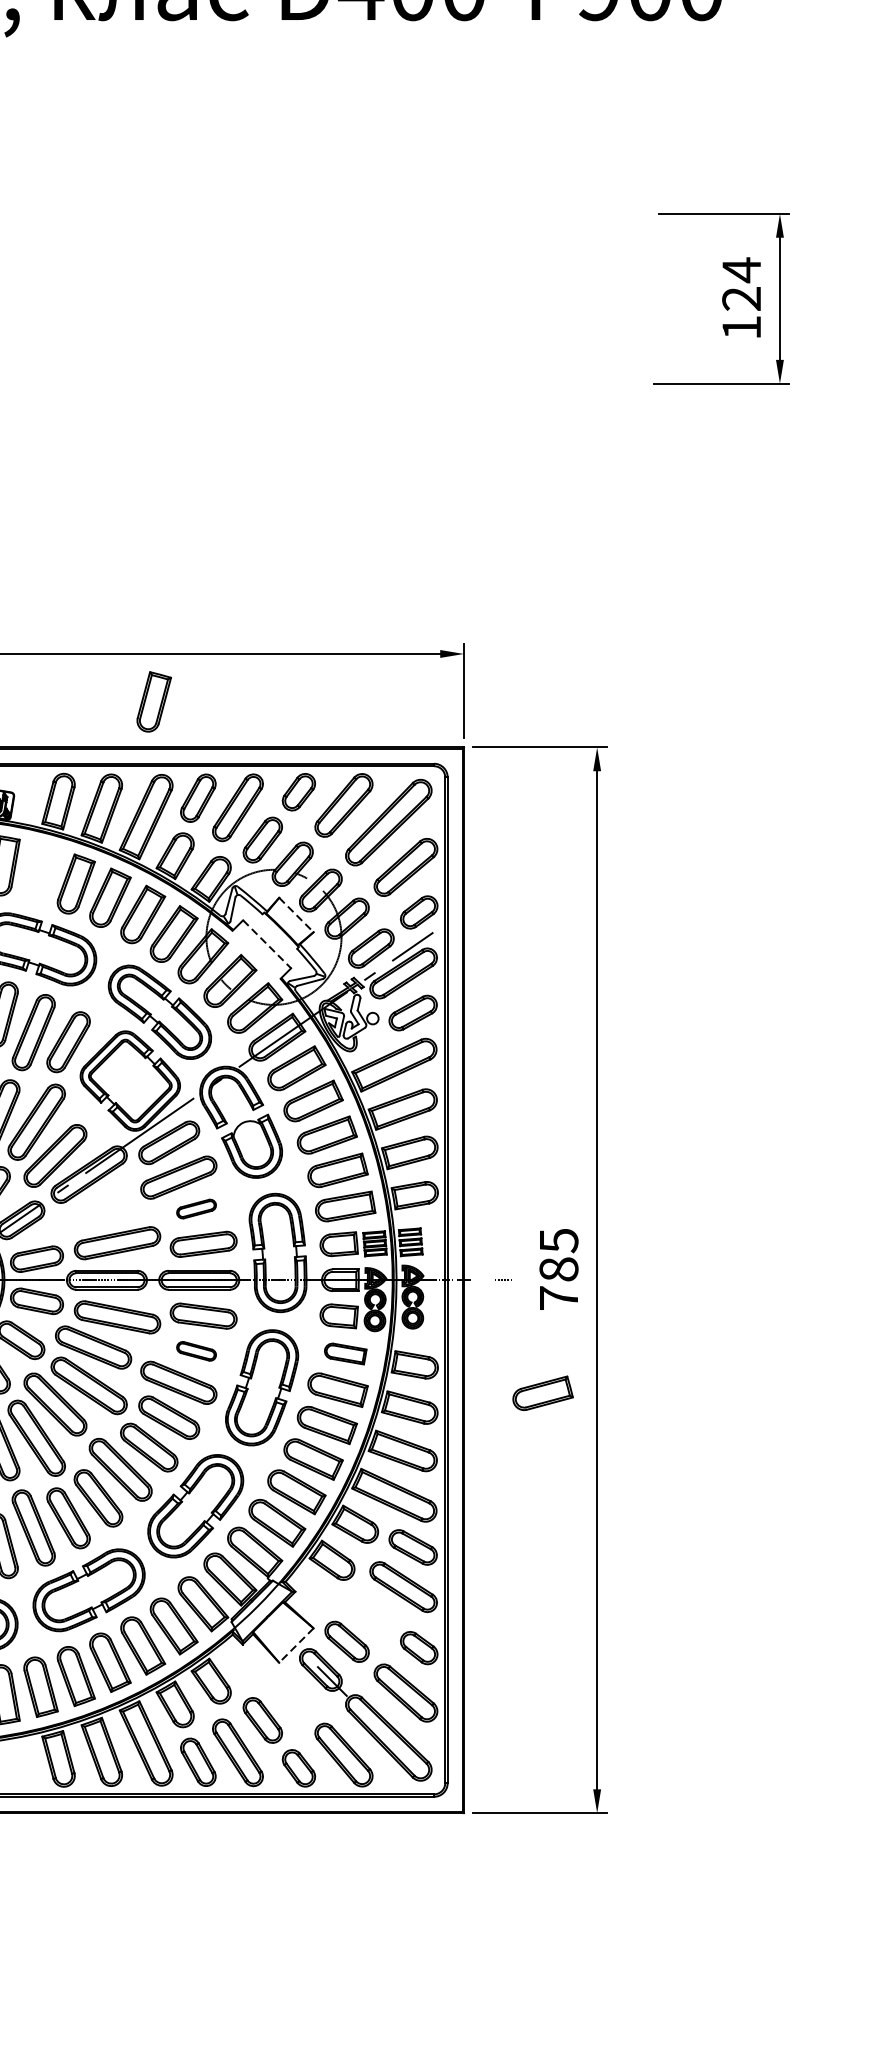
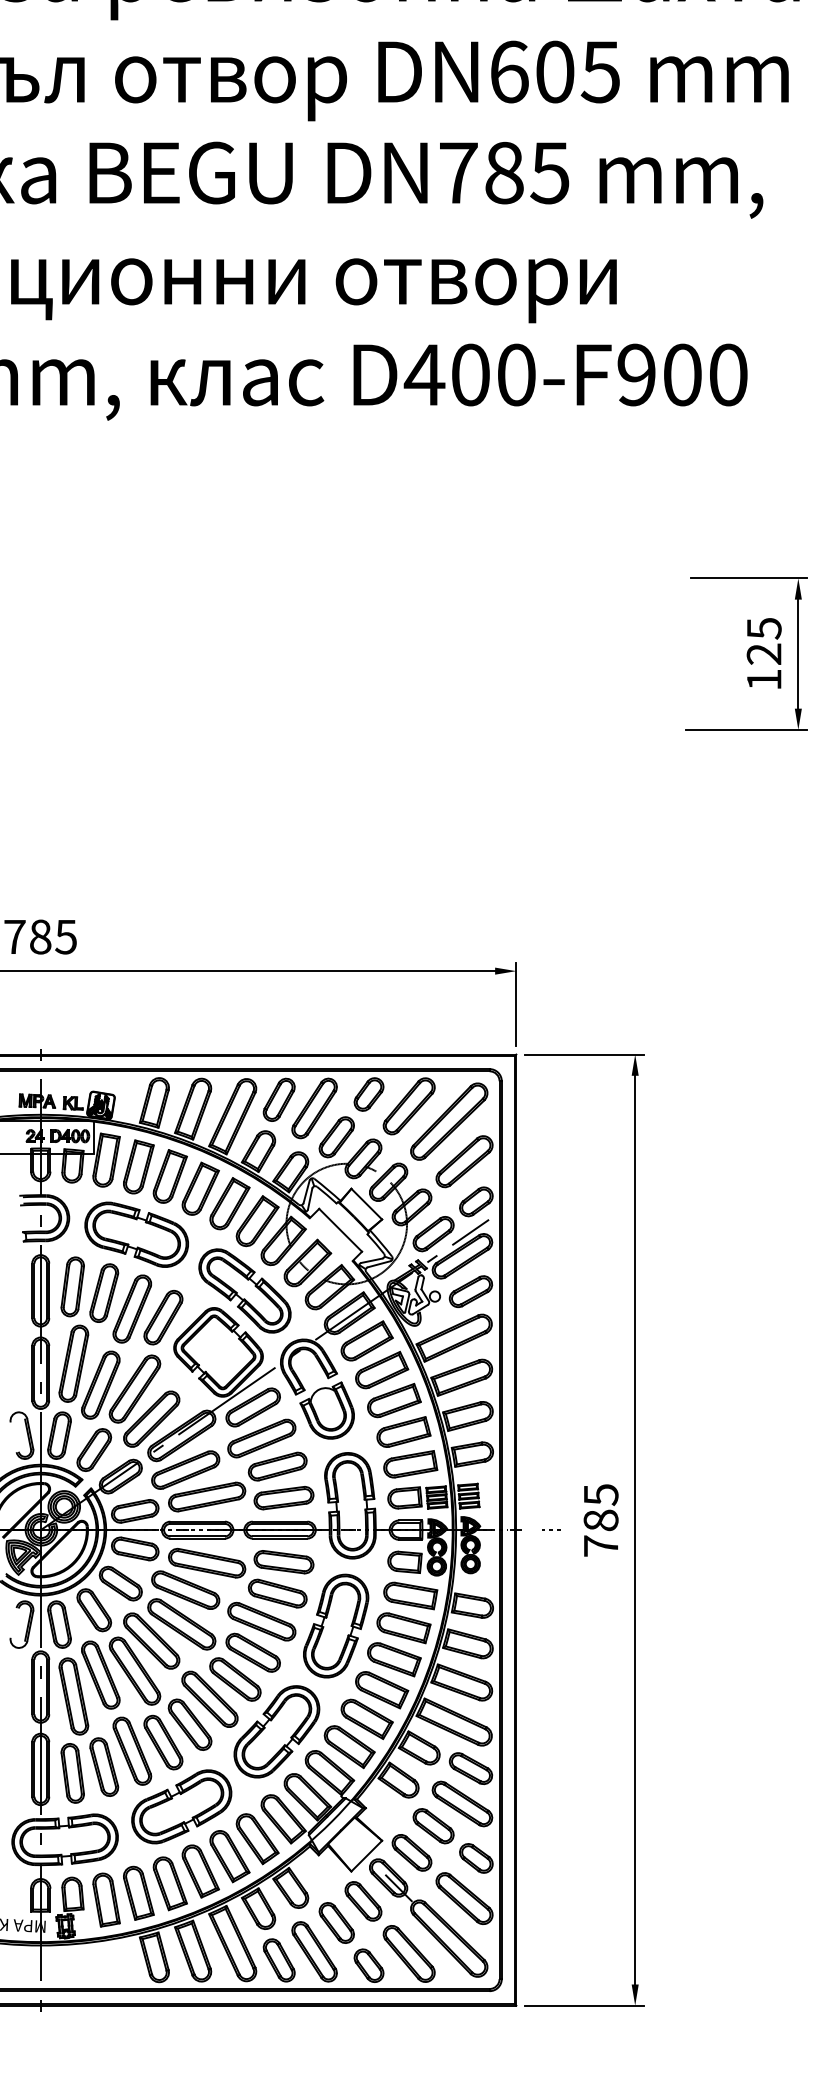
text: (742, 270) -> (764, 628), 124 -> 125
part: (153, 701) -> (138, 1166), moved
line: (296, 915) -> (366, 1204), dashed -> solid
line: (266, 944) -> (340, 1230), dashed -> solid
part: (196, 1208) -> (277, 1466), size x1.67
part: (93, 1212) -> (185, 1469), added
part: (196, 1351) -> (277, 1593), size x1.67
part: (345, 1353) -> (410, 1595), size x1.43
part: (542, 1392) -> (586, 1630), removed
part: (371, 1612) -> (433, 1826), added
line: (296, 1645) -> (366, 1856), dashed -> solid
part: (292, 1696) -> (363, 1901), added

